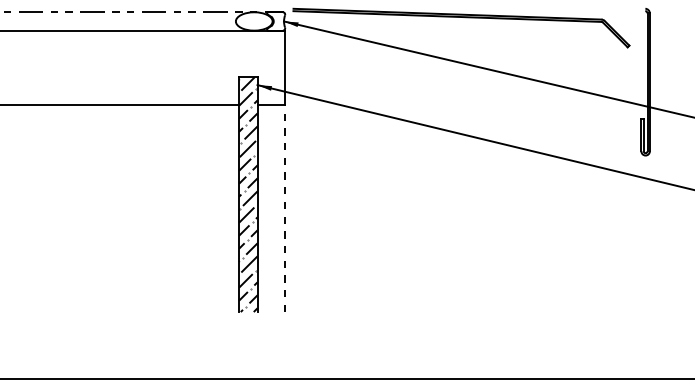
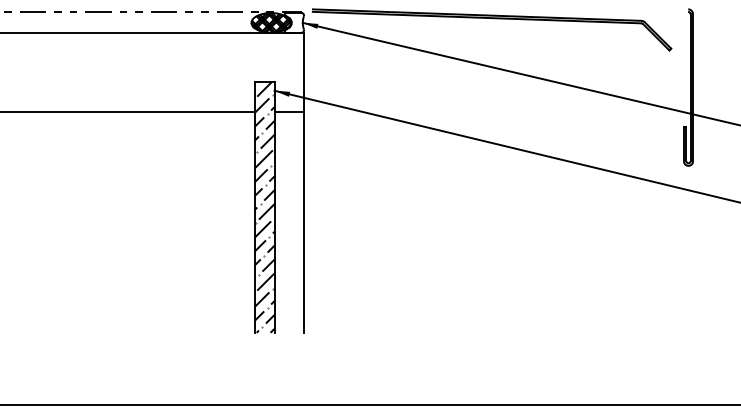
hatch: (253, 21) -> (270, 22), added
line: (284, 207) -> (303, 221), dashed -> solid

